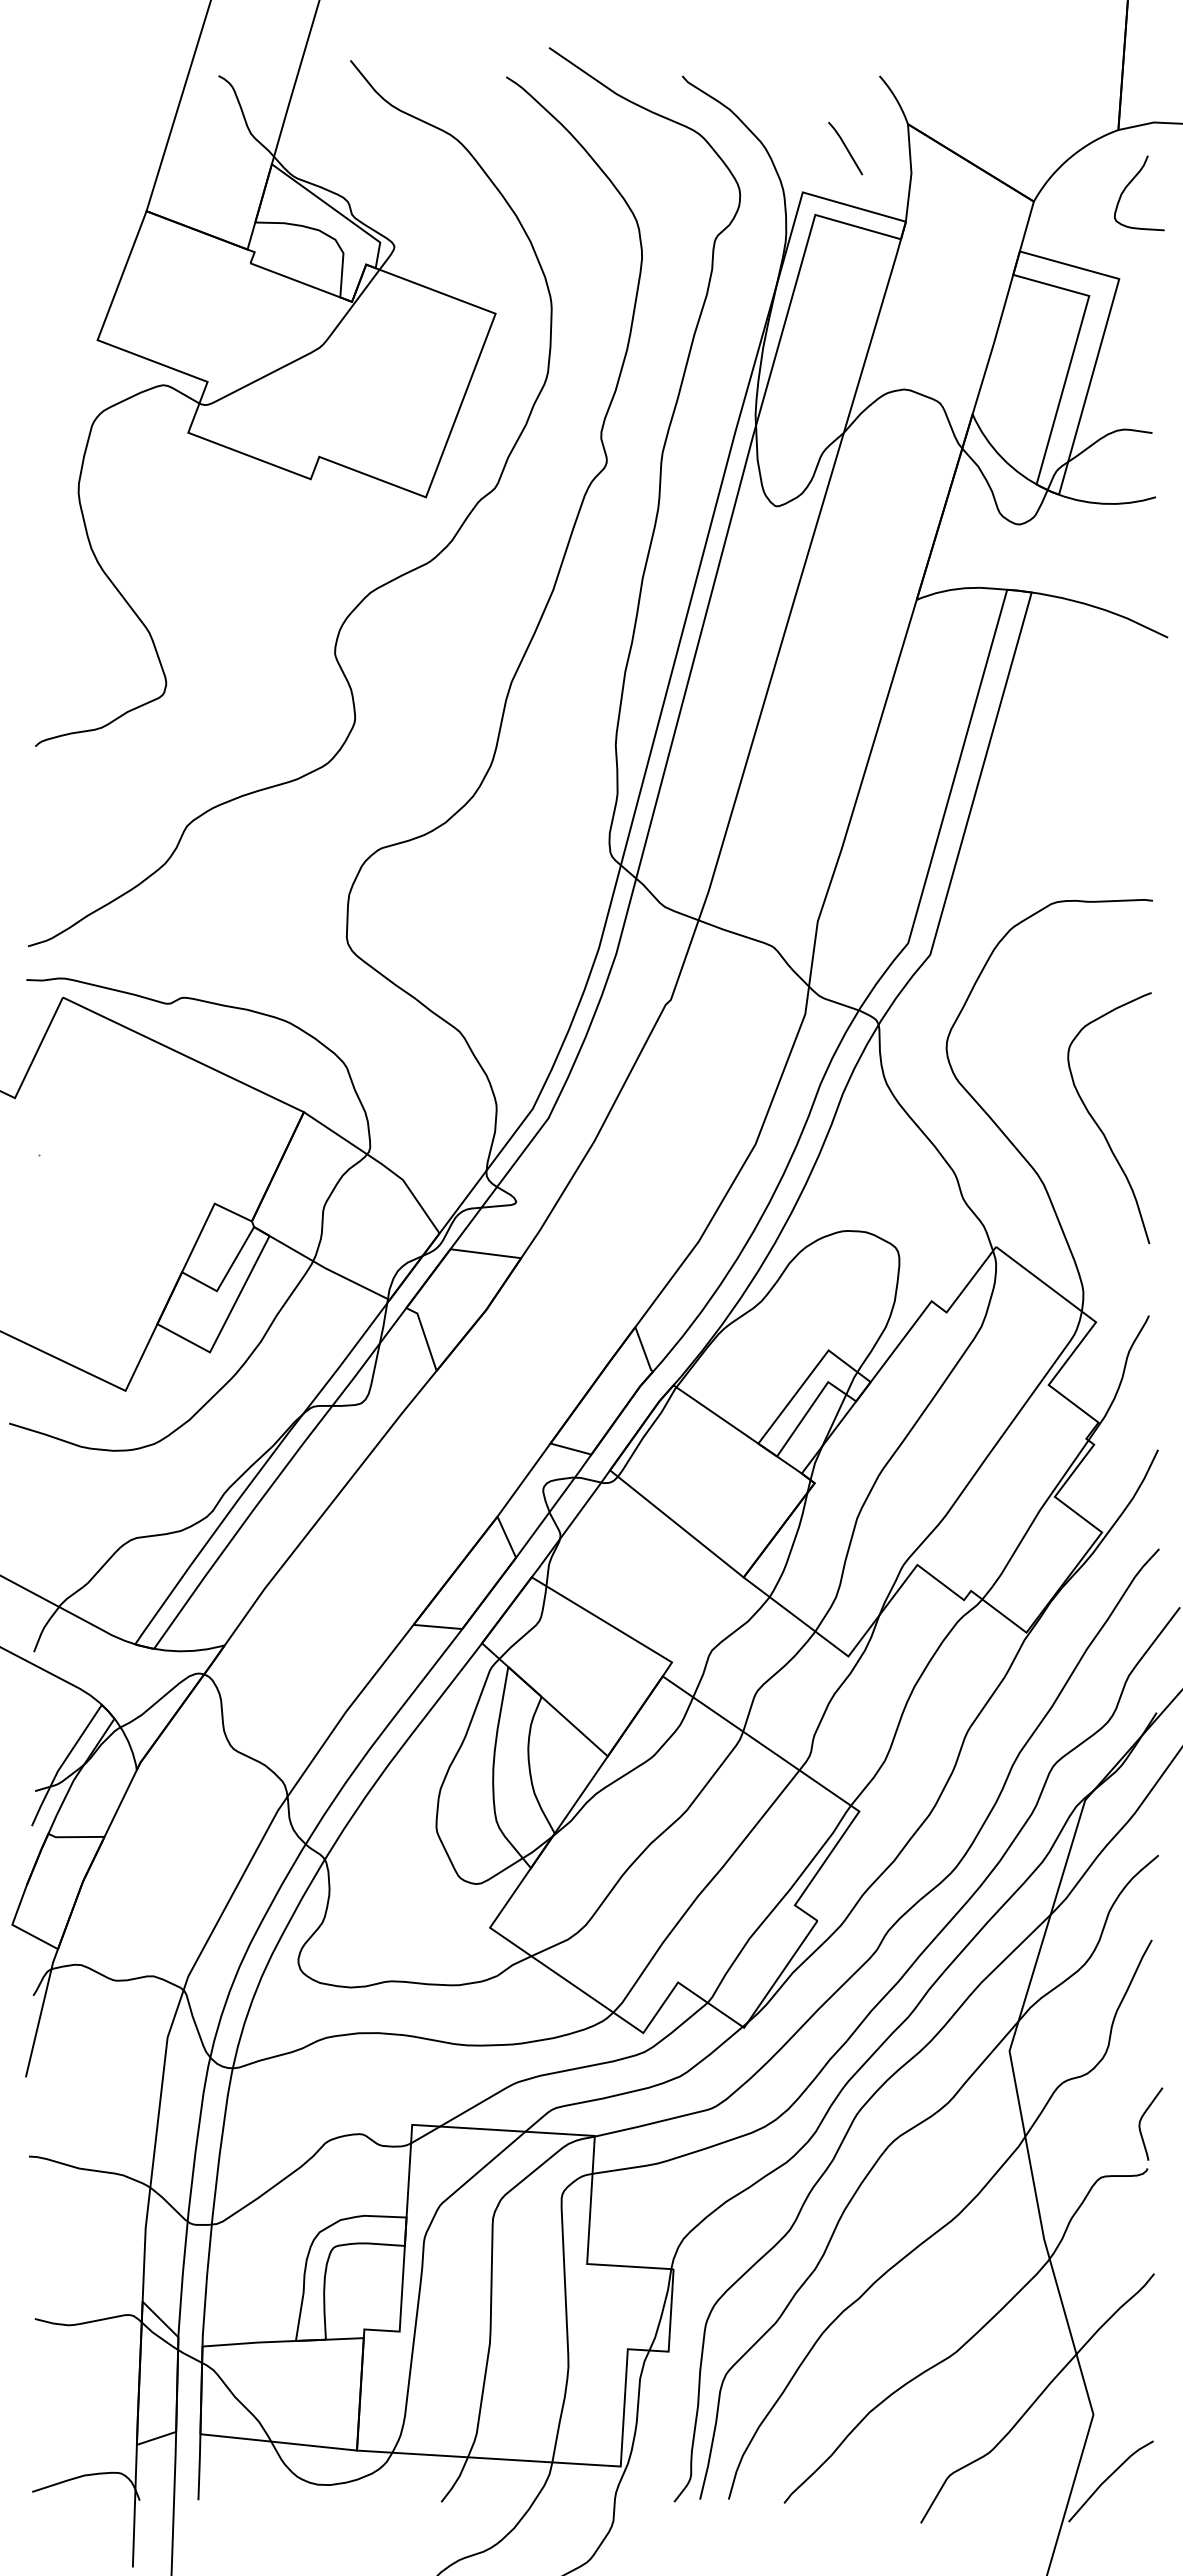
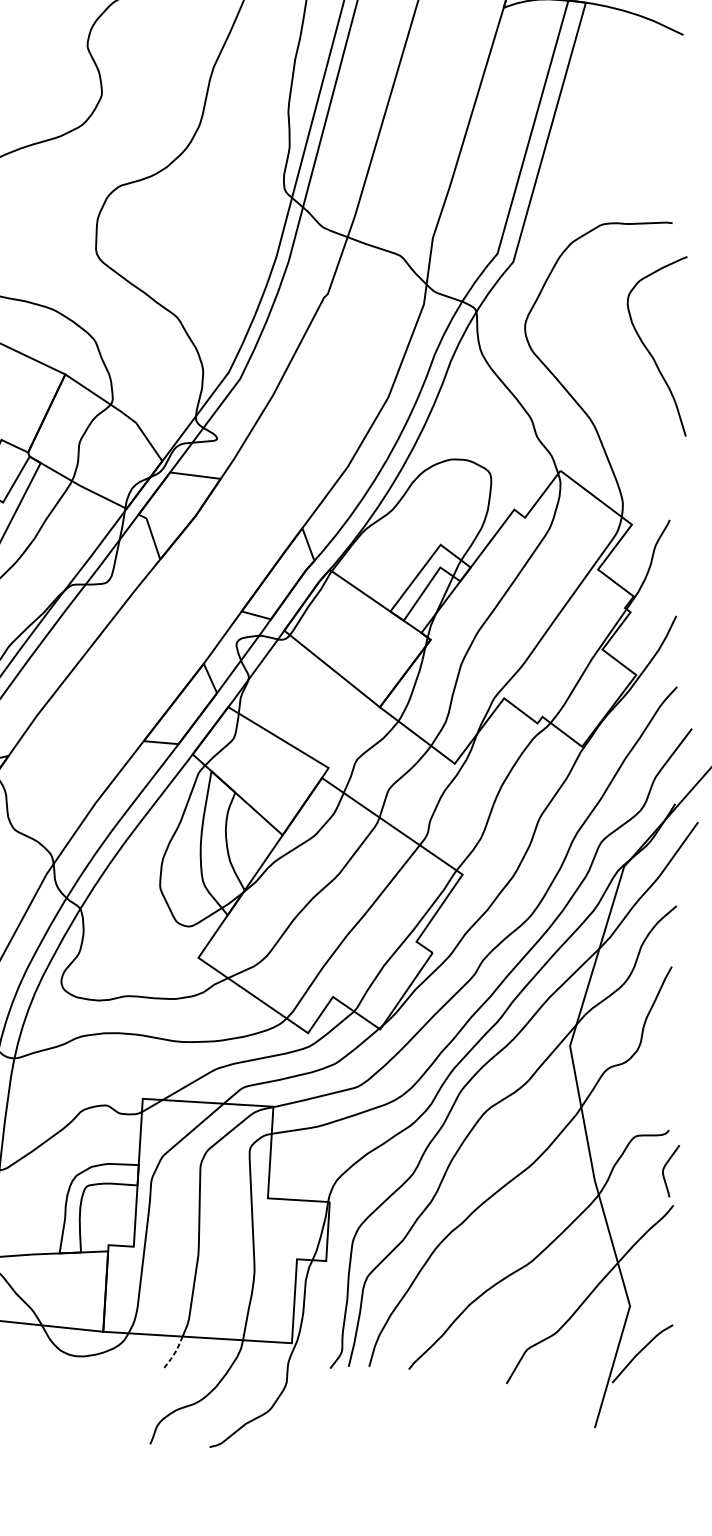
curve: (1098, 1124) -> (649, 351), moved
curve: (1142, 2118) -> (665, 1167), moved
line: (456, 2481) -> (174, 1353), solid -> dashed

